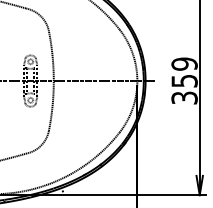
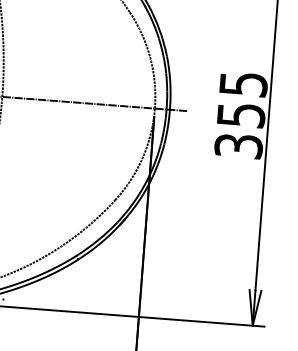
text: (184, 63) -> (243, 83), 359 -> 355

